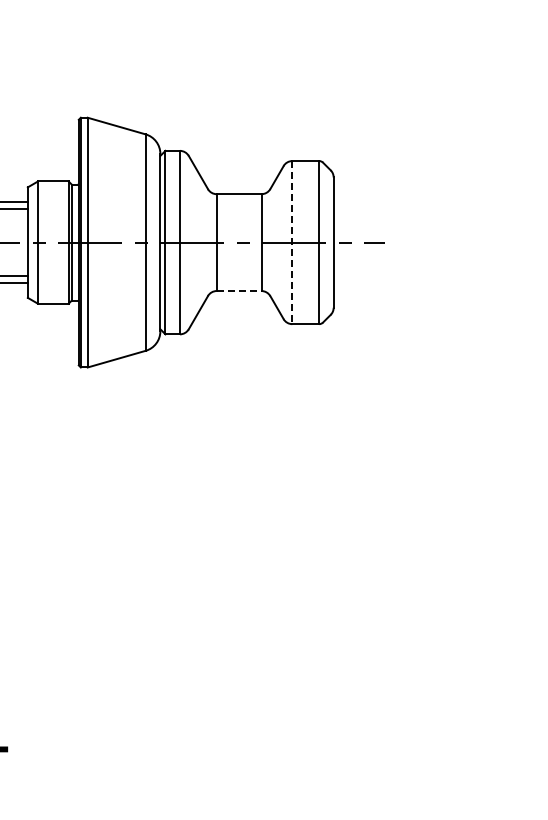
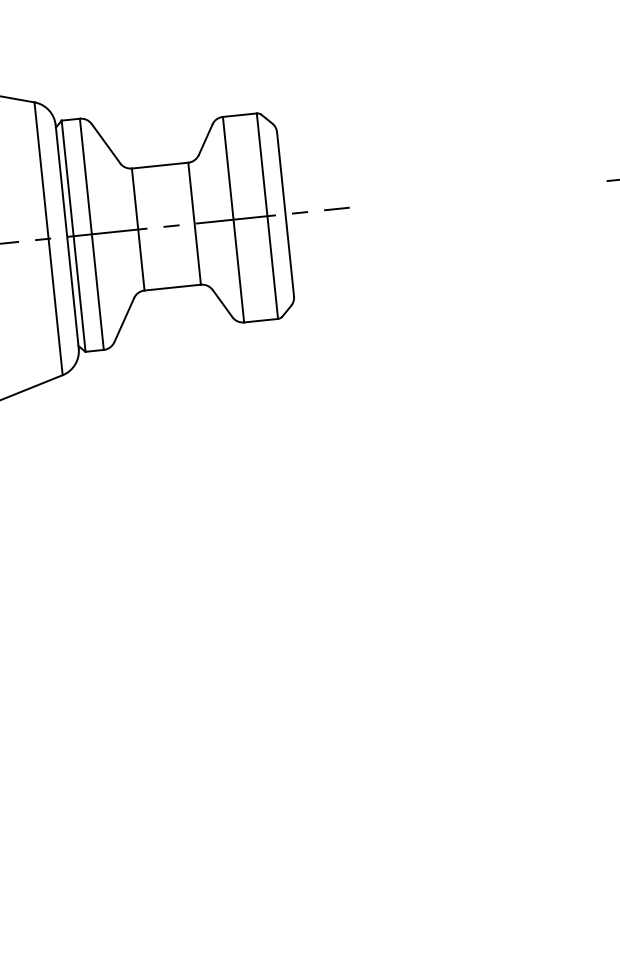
line: (292, 242) -> (233, 219), dashed -> solid
line: (239, 291) -> (173, 288), dashed -> solid

